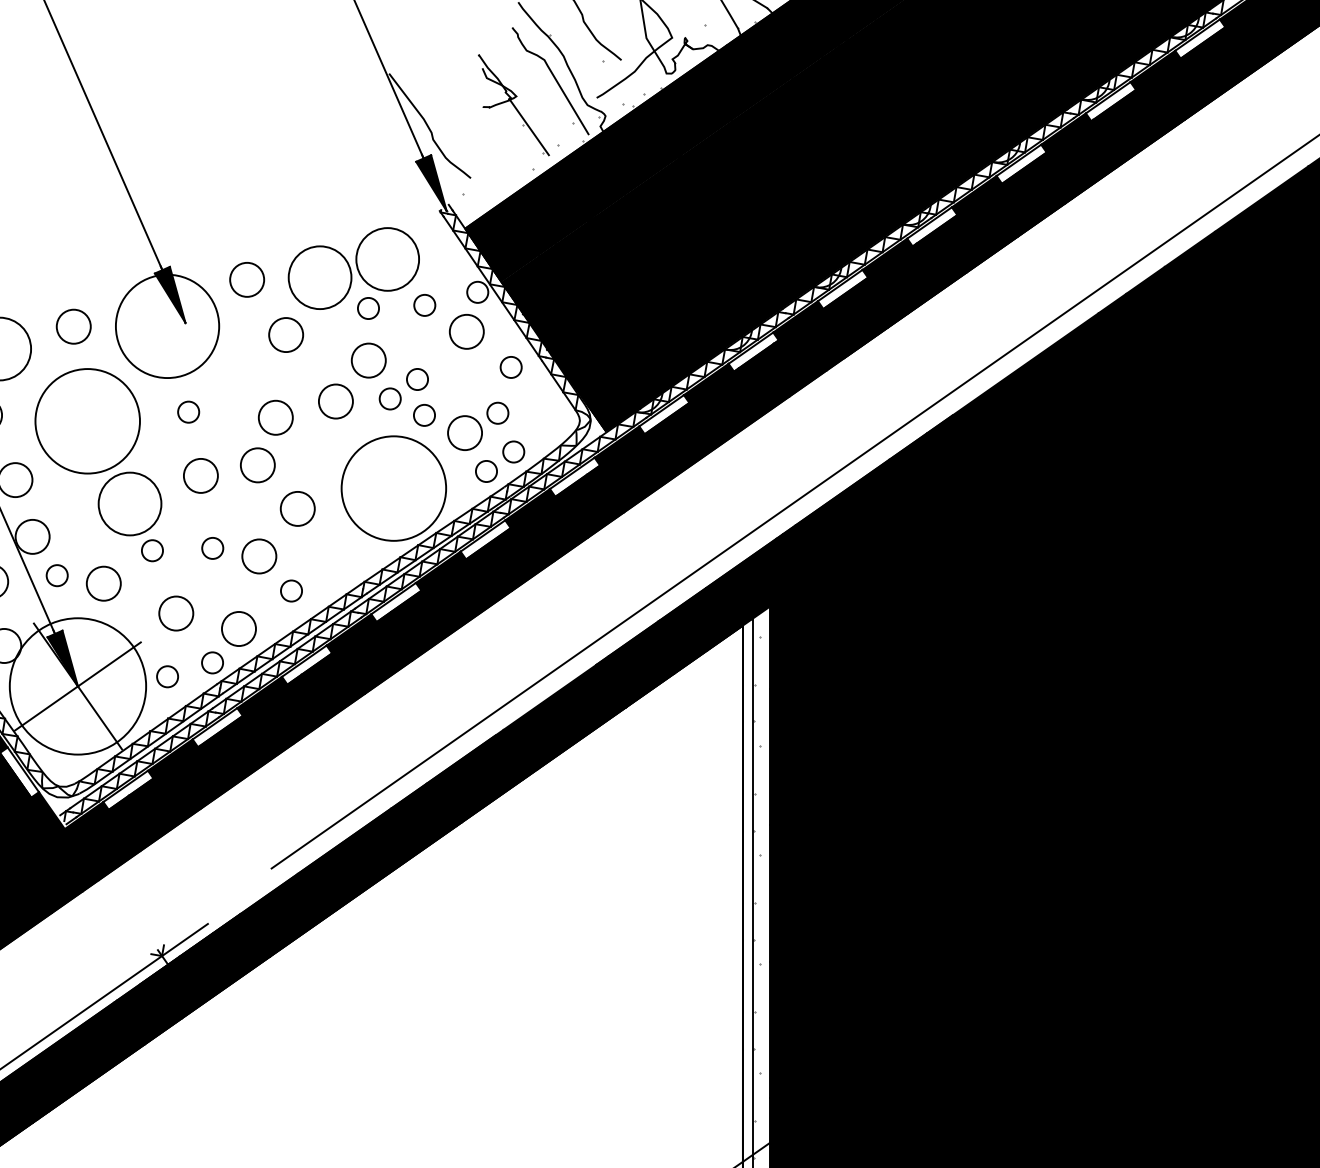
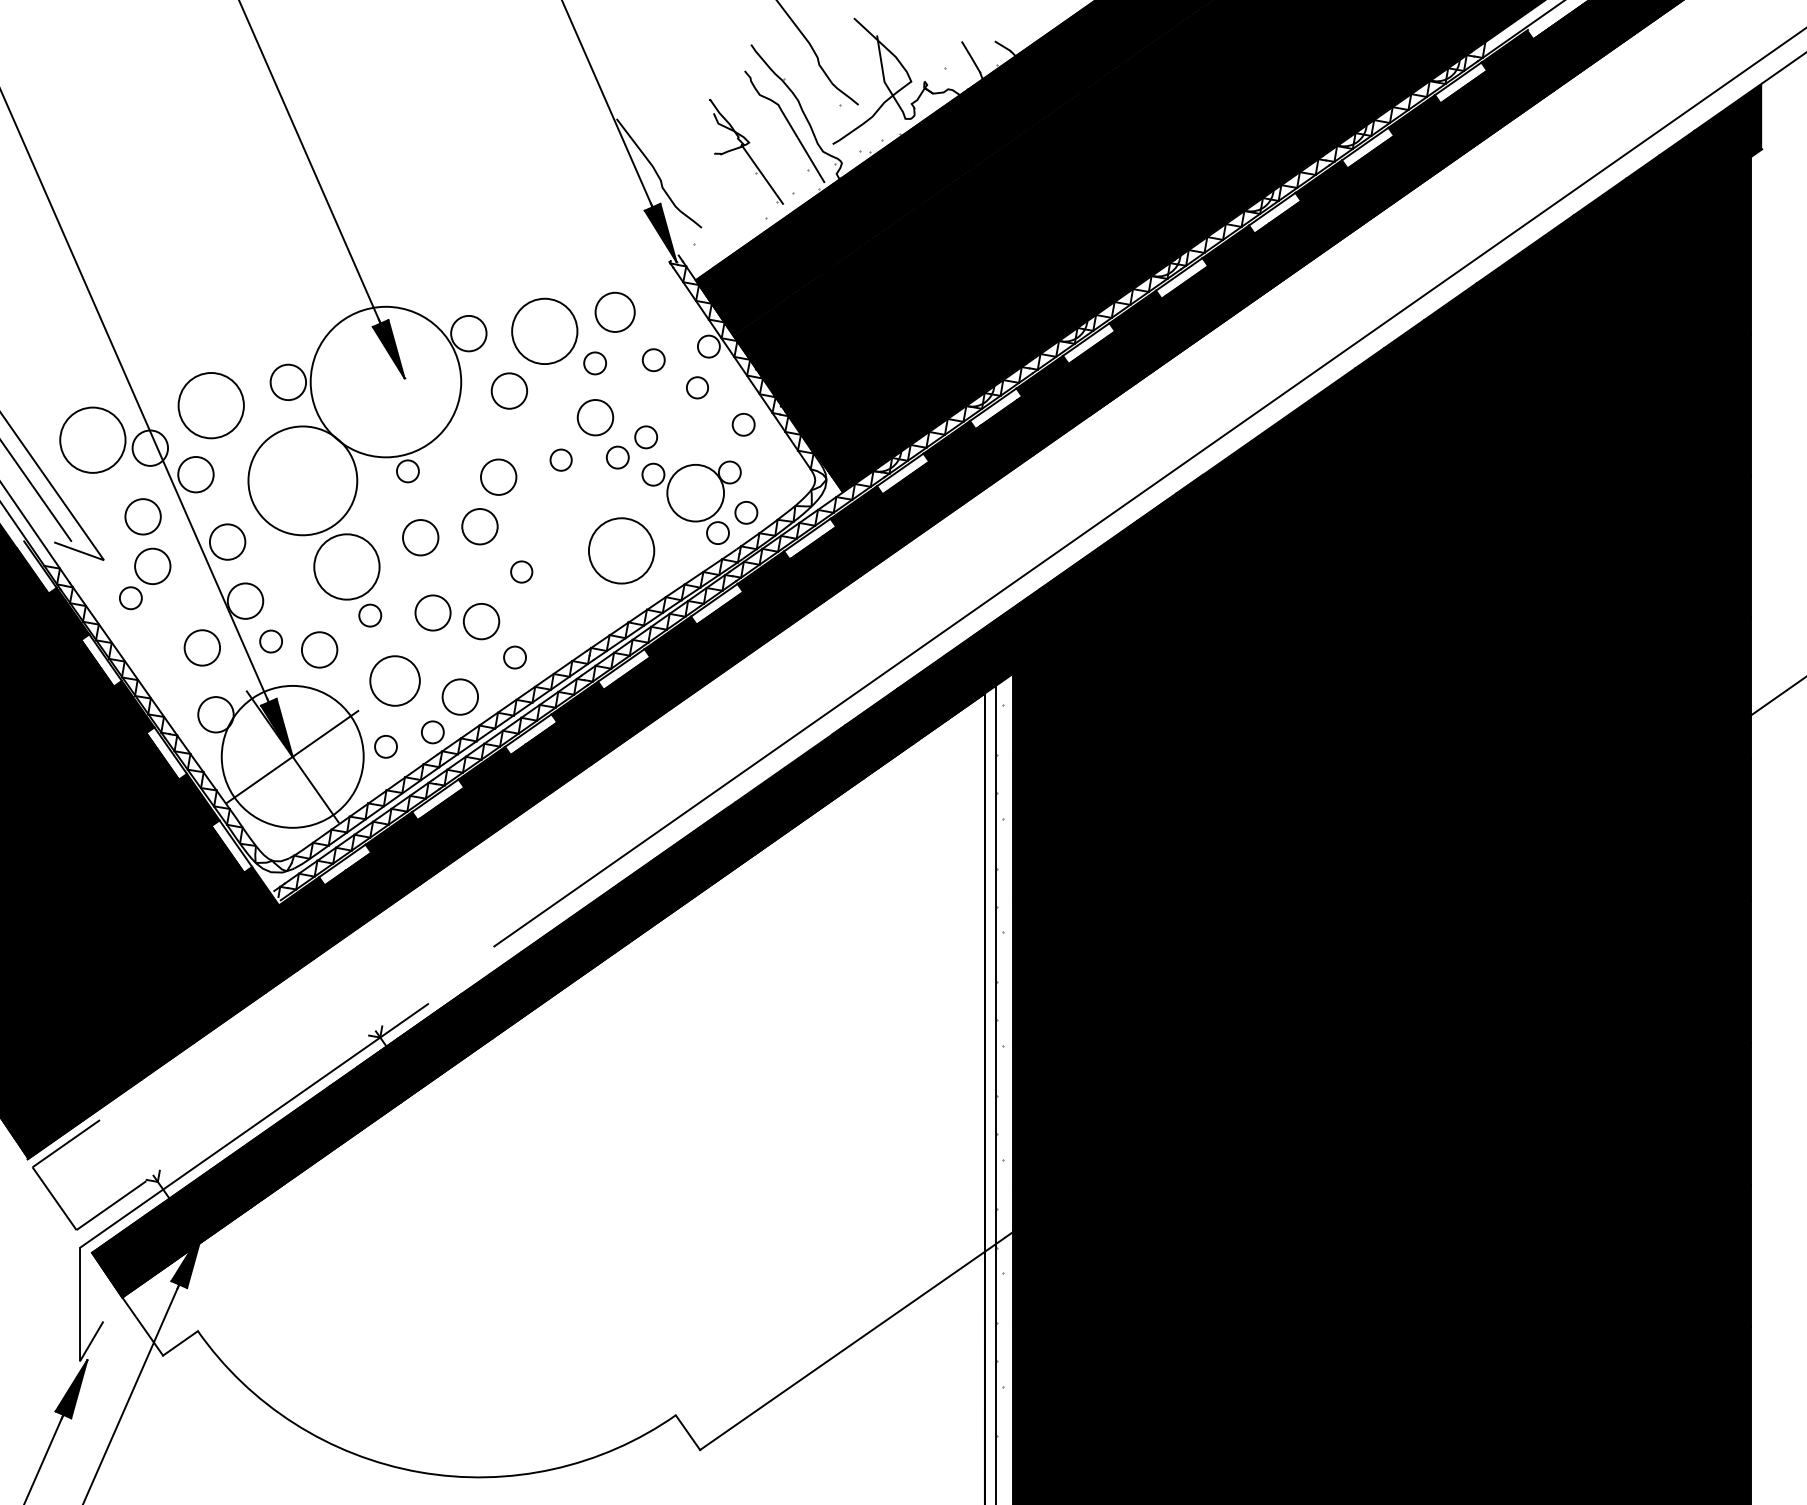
circle: (387, 259) -> (614, 312), size x0.6
circle: (167, 325) -> (385, 381), size x1.4
circle: (466, 331) -> (697, 387), size x0.6
circle: (335, 400) -> (560, 459), size x0.6
circle: (464, 432) -> (695, 492), size x1.6
circle: (393, 488) -> (621, 550), size x0.6
circle: (297, 508) -> (521, 571), size x0.6
circle: (212, 548) -> (432, 613), size x1.6
circle: (175, 613) -> (394, 680), size x1.4

